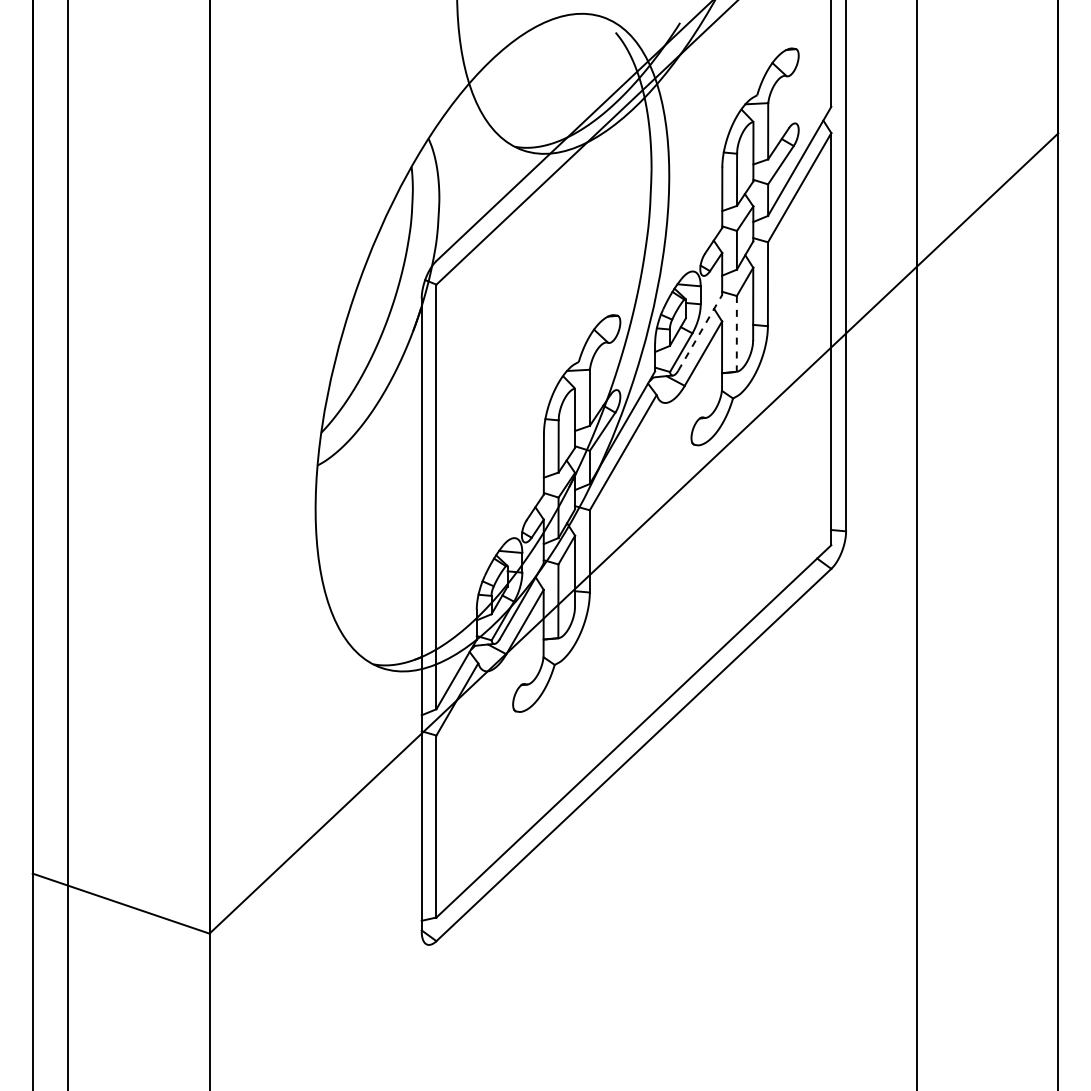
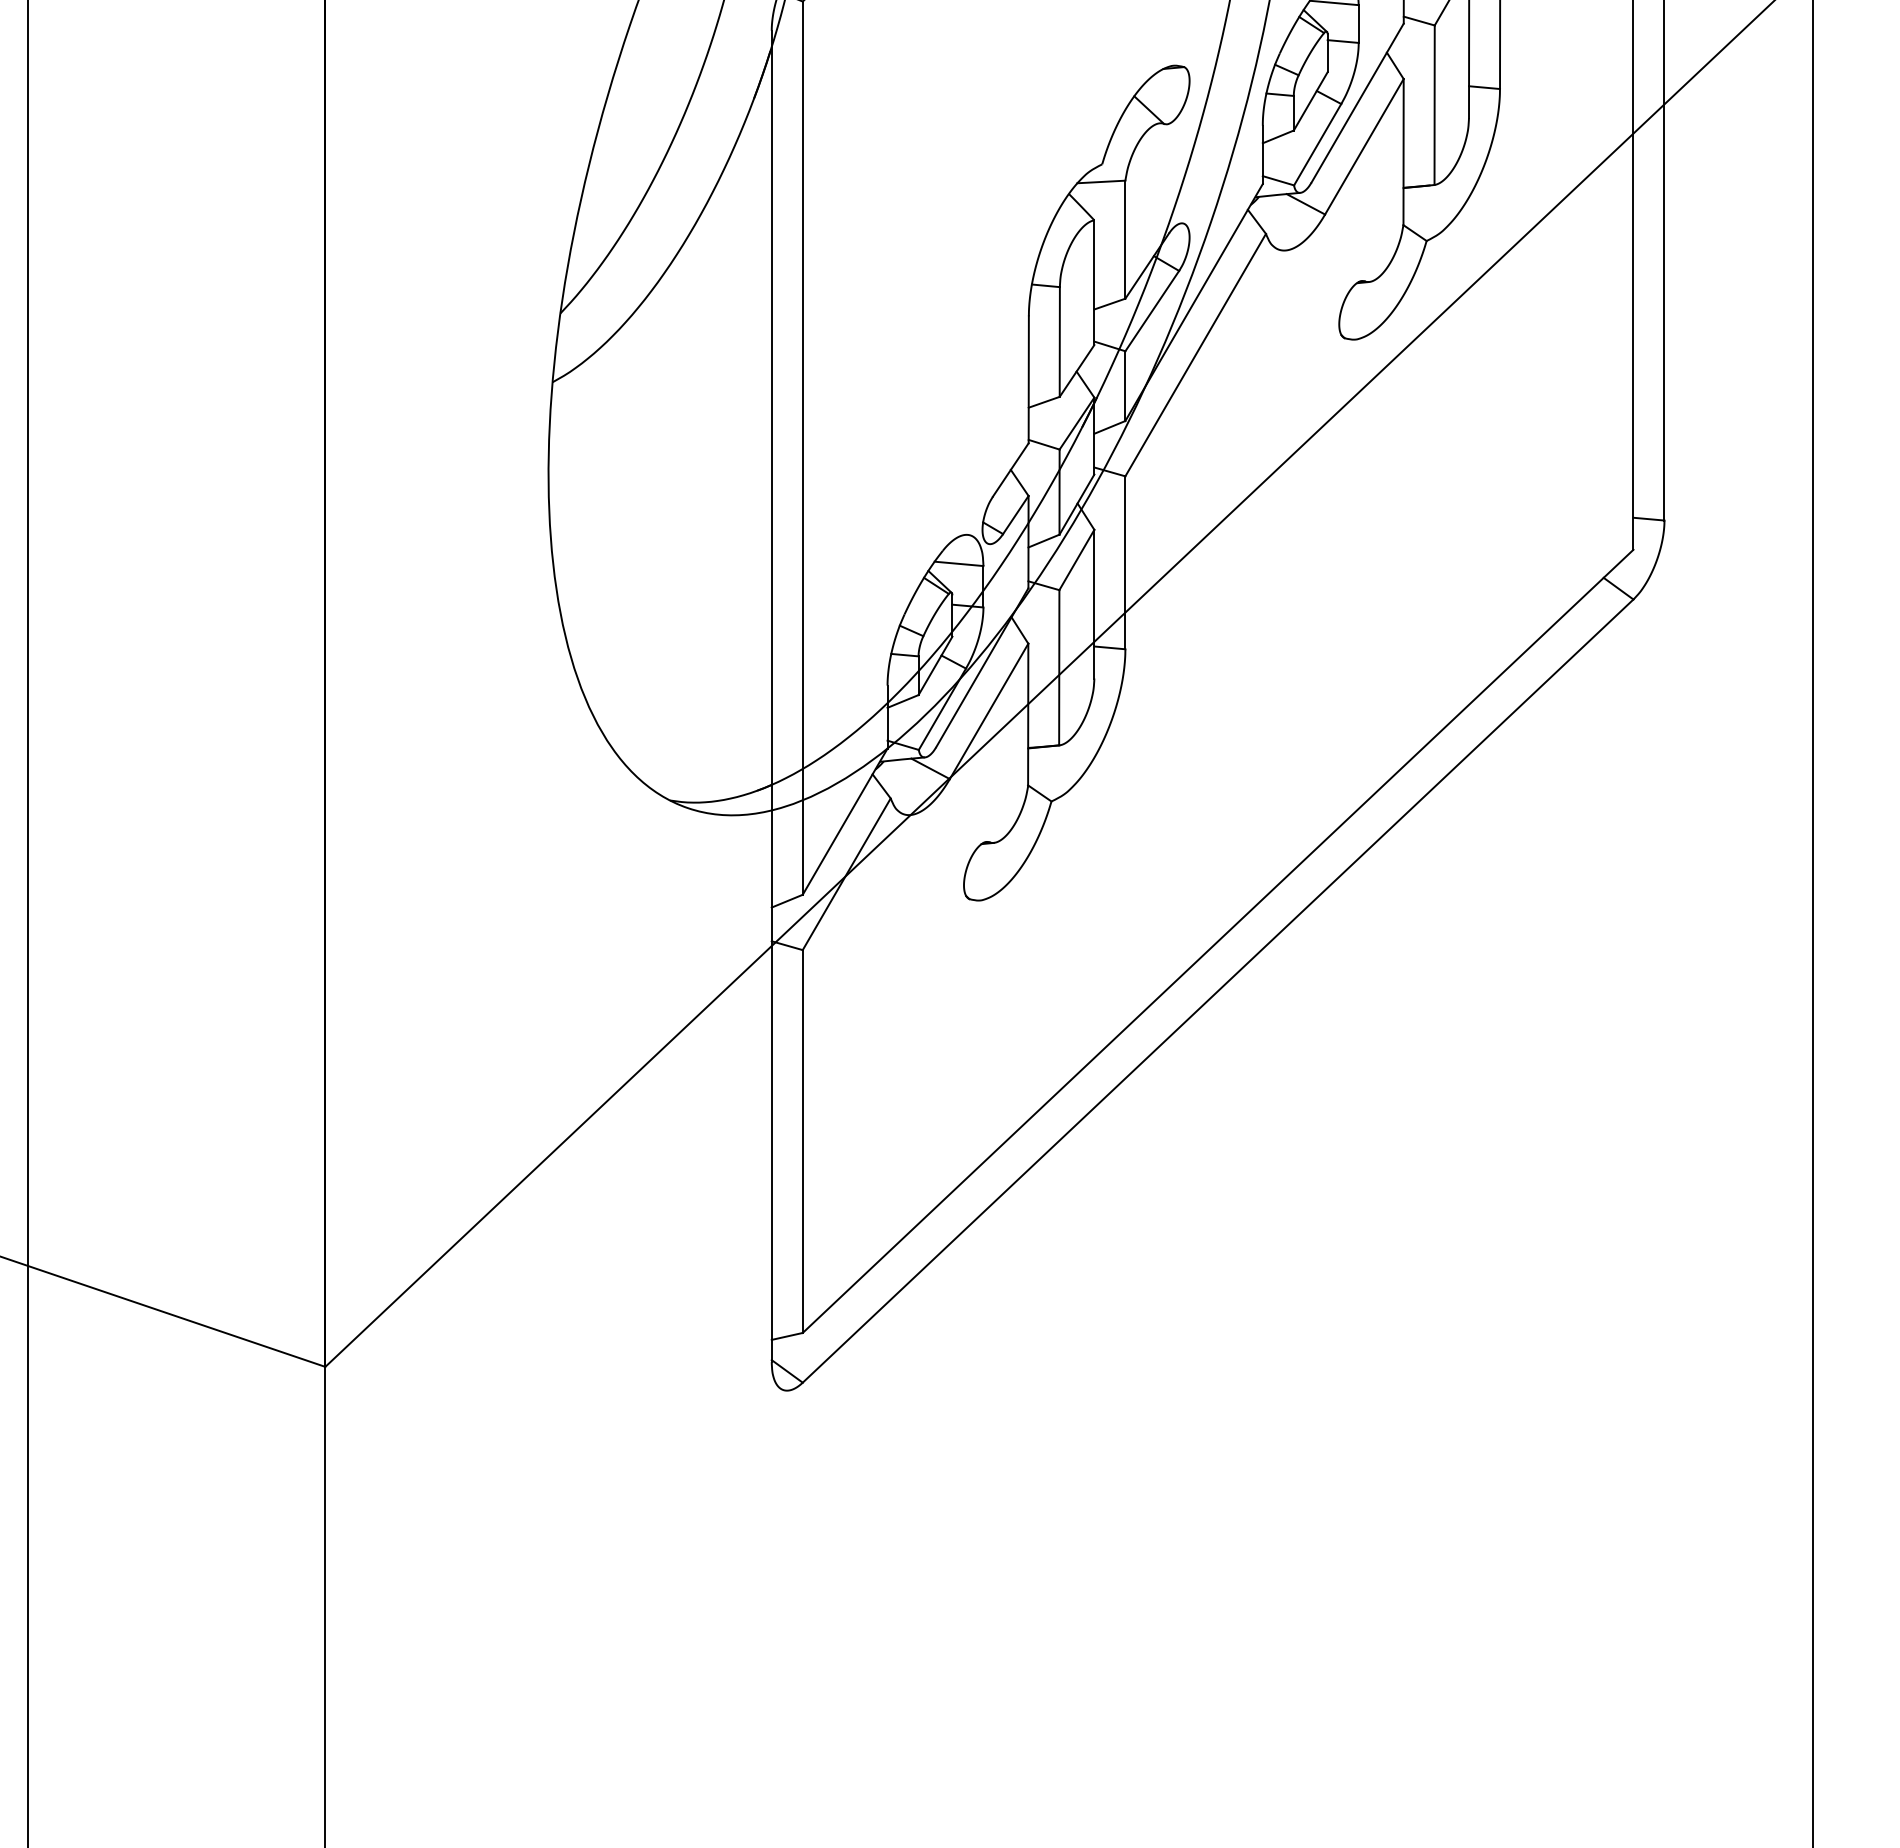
line: (700, 332) -> (1358, 102), dashed -> solid
line: (736, 333) -> (1433, 104), dashed -> solid

